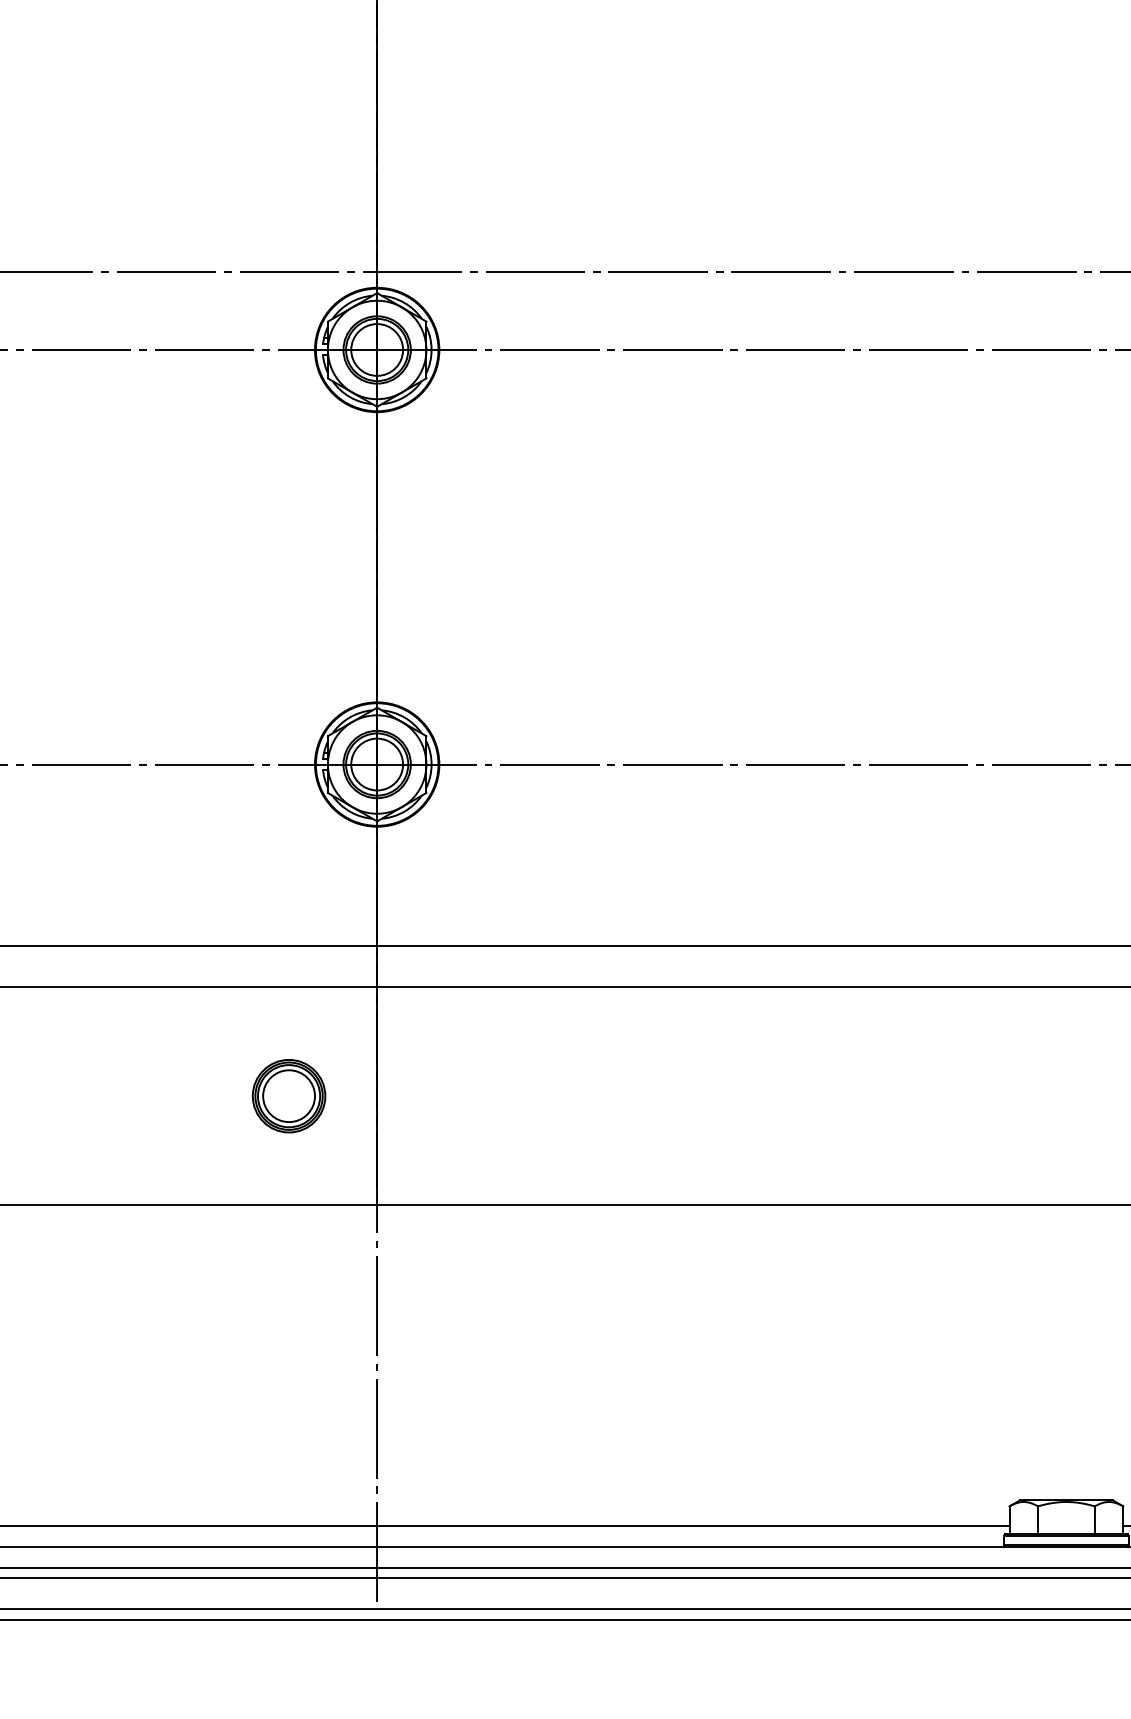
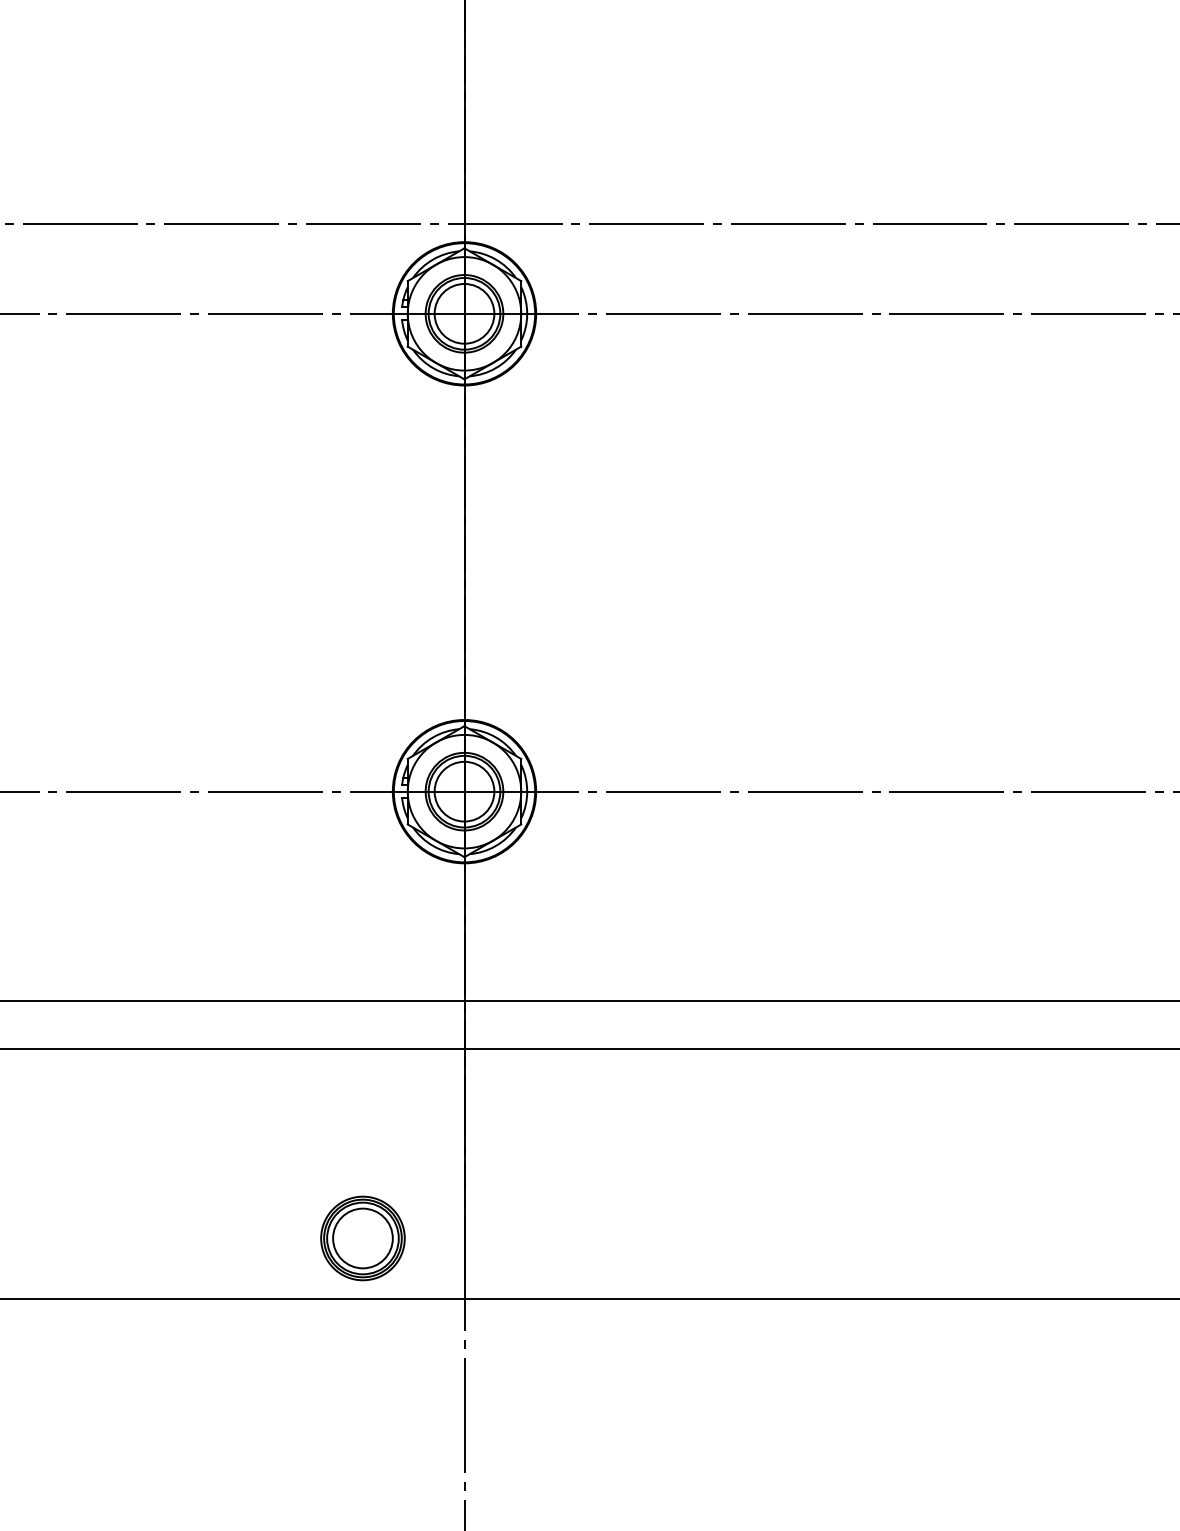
part: (288, 1096) -> (362, 1238), moved

